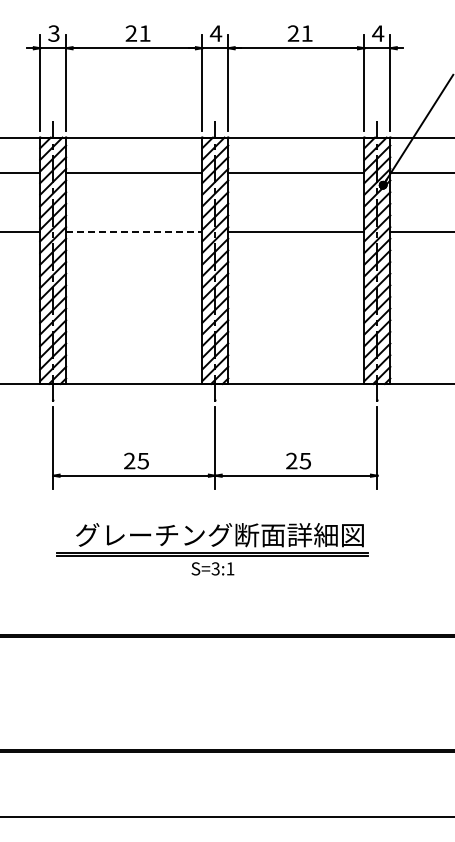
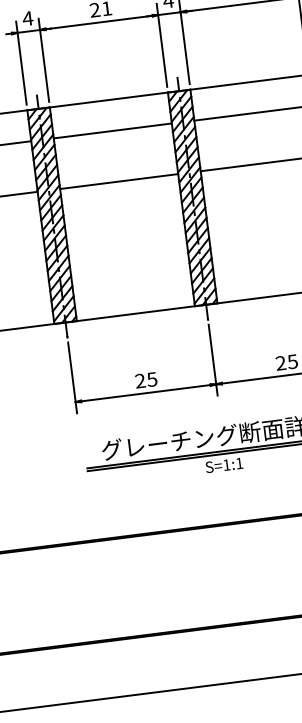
text: (53, 33) -> (27, 18), 3 -> 4
line: (134, 231) -> (119, 181), dashed -> solid
text: (215, 568) -> (226, 464), S=3:1 -> S=1:1

